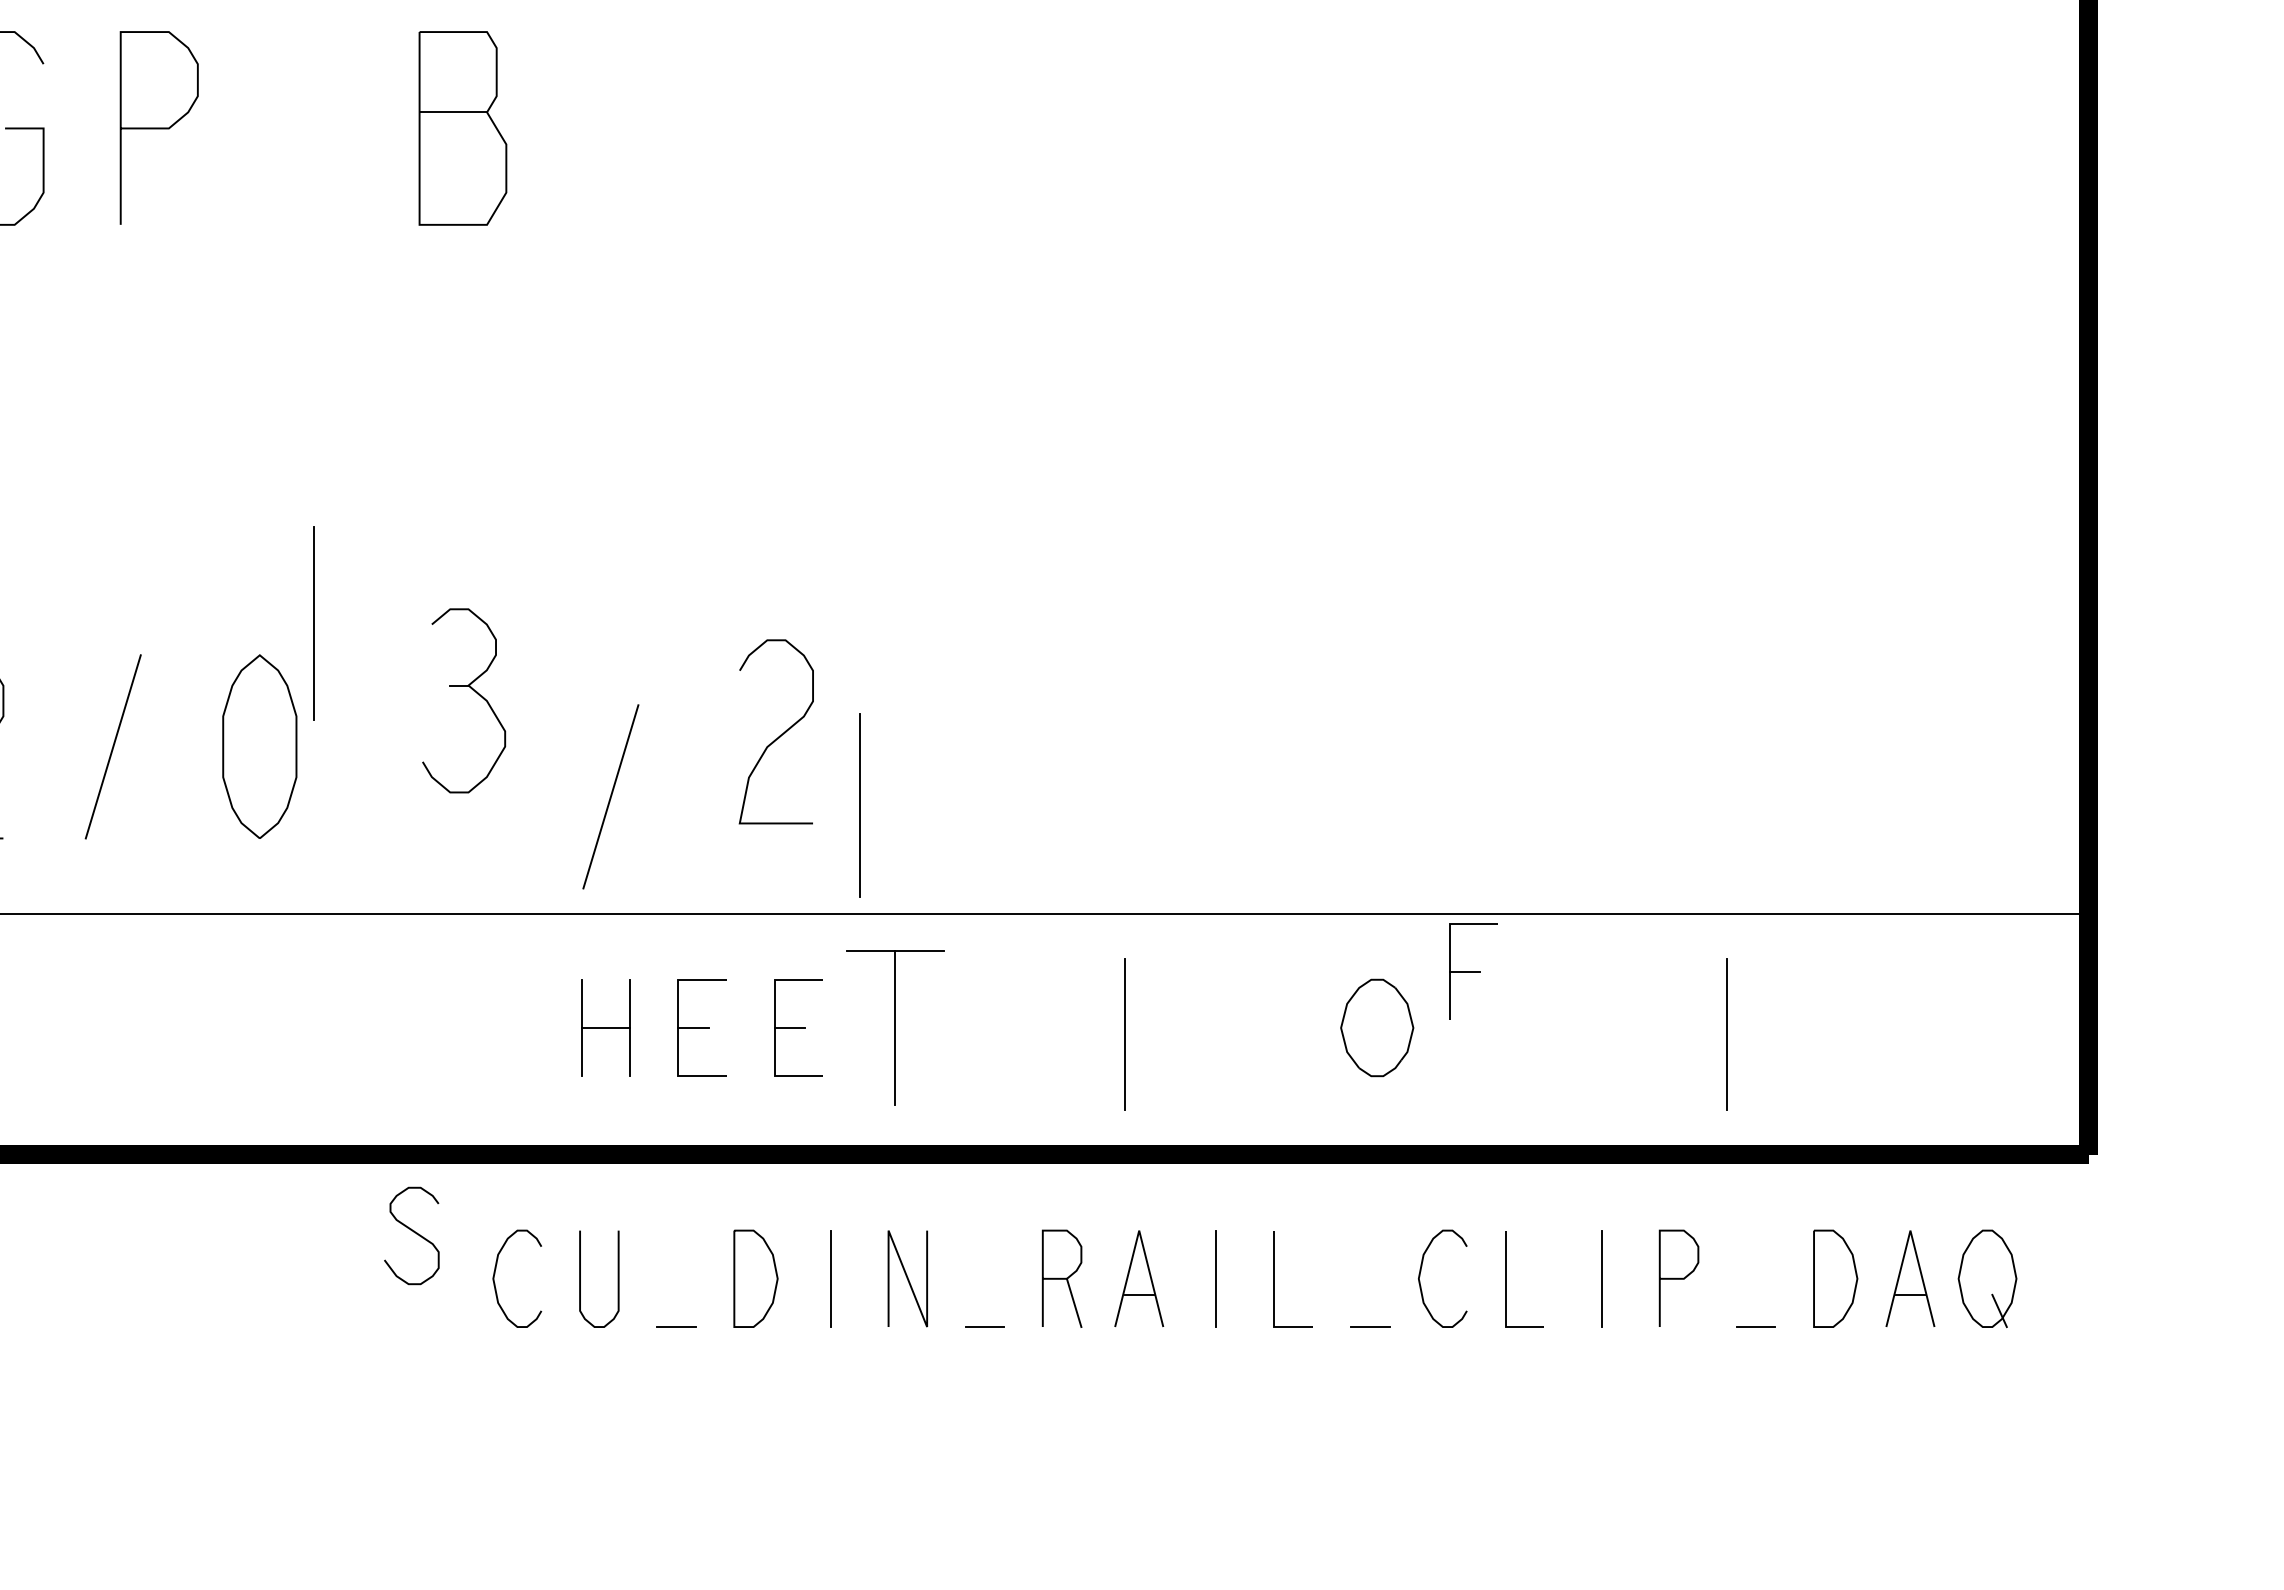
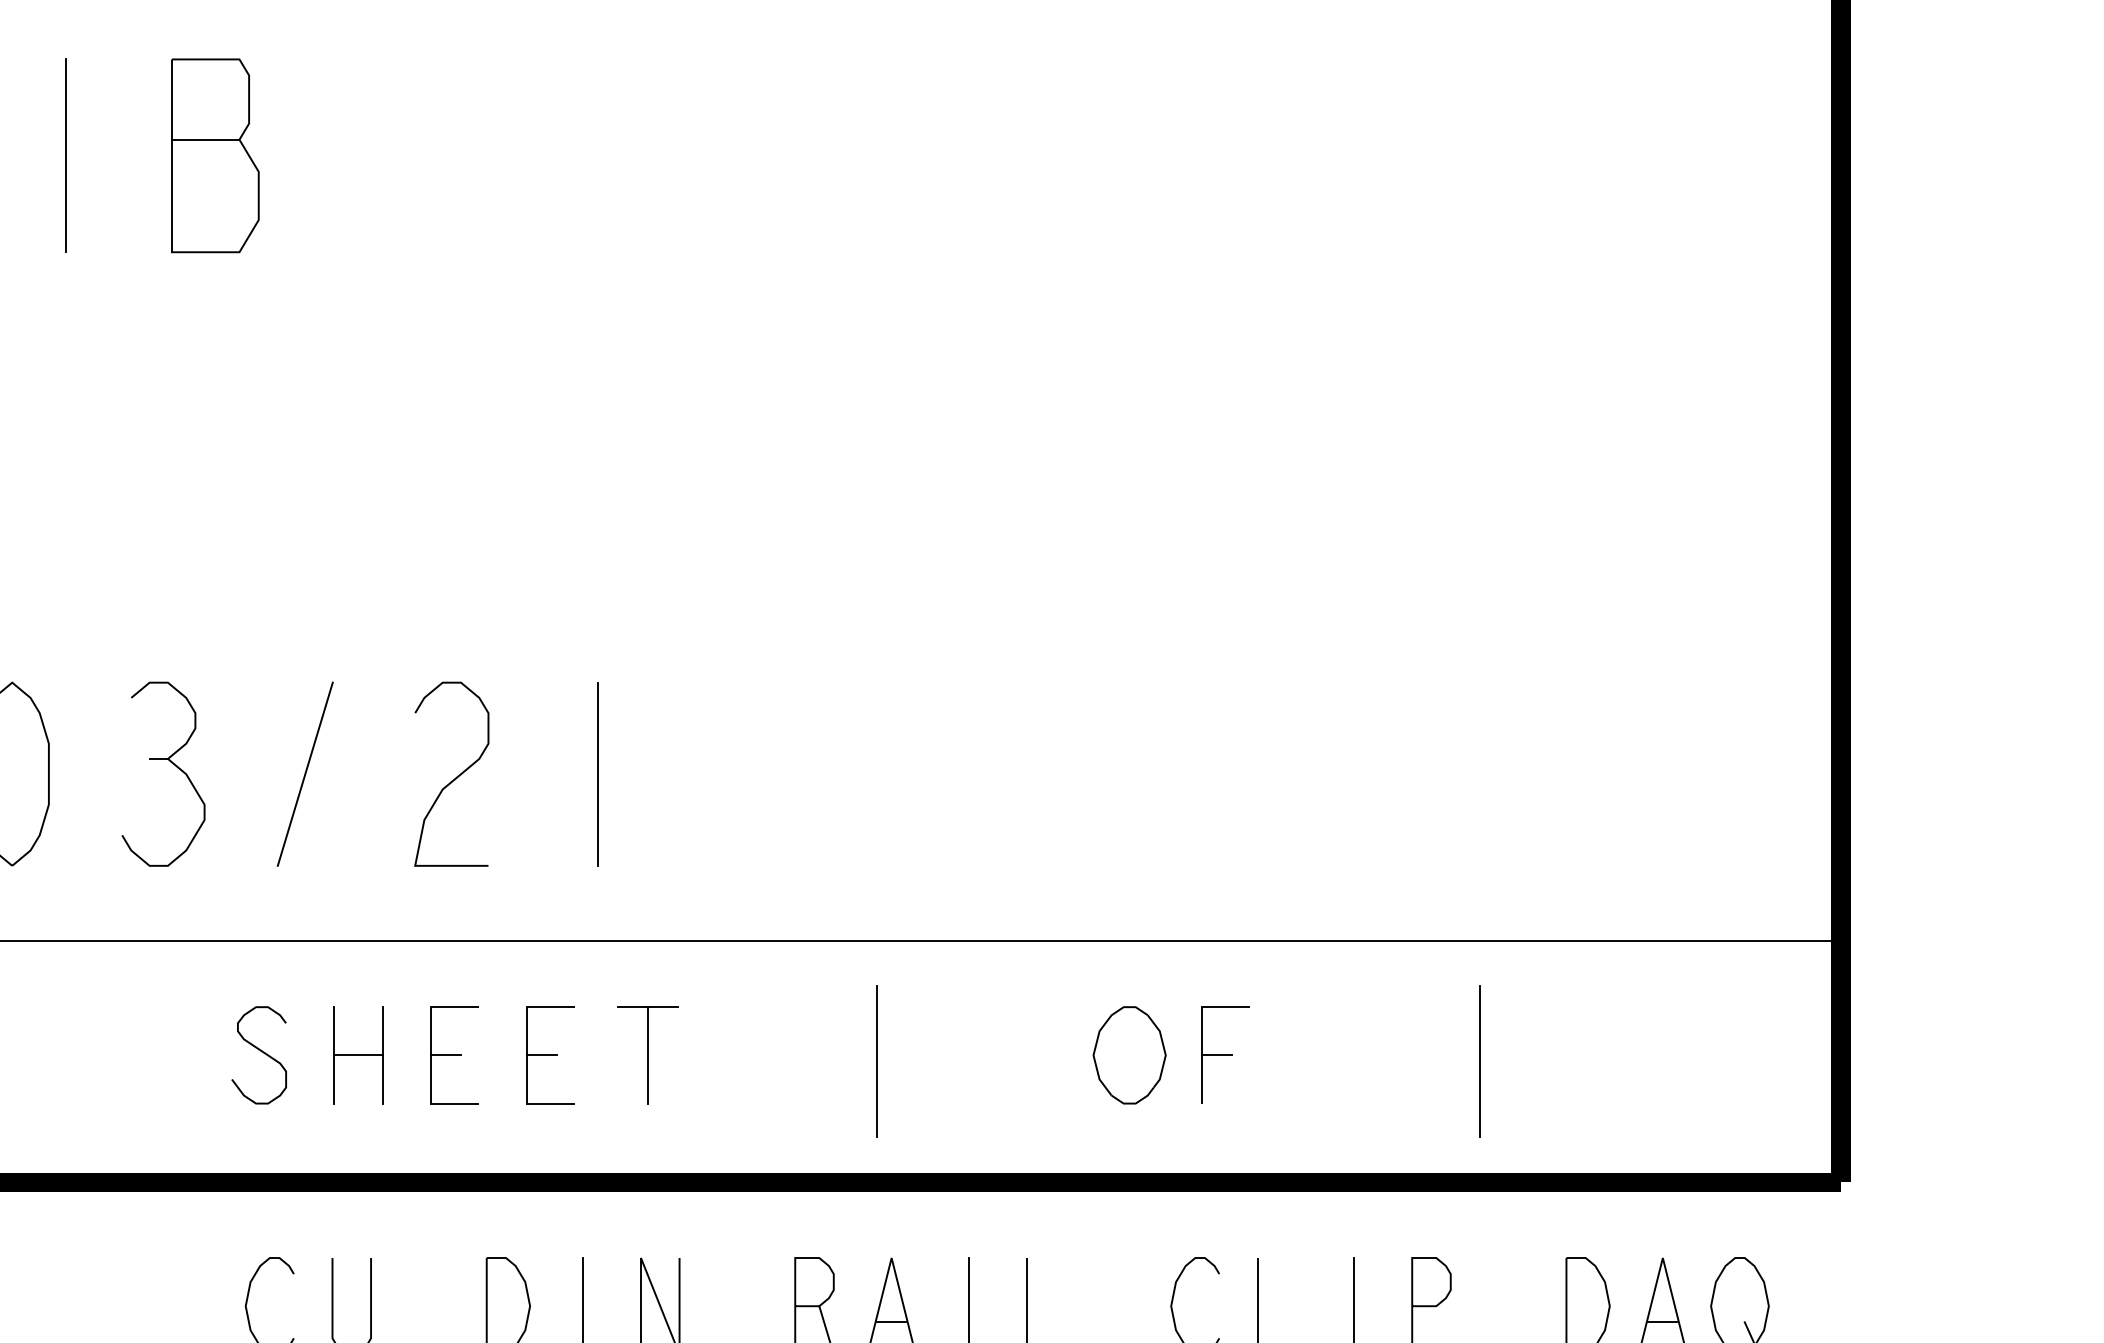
line: (313, 623) -> (65, 155), moved
part: (472, 690) -> (171, 763), moved
curve: (779, 735) -> (454, 777), moved
line: (610, 796) -> (304, 773), moved
line: (859, 805) -> (597, 773), moved
part: (1473, 971) -> (1225, 1054), moved
part: (894, 1027) -> (646, 1054), size x0.62
curve: (413, 1232) -> (260, 1051), moved

